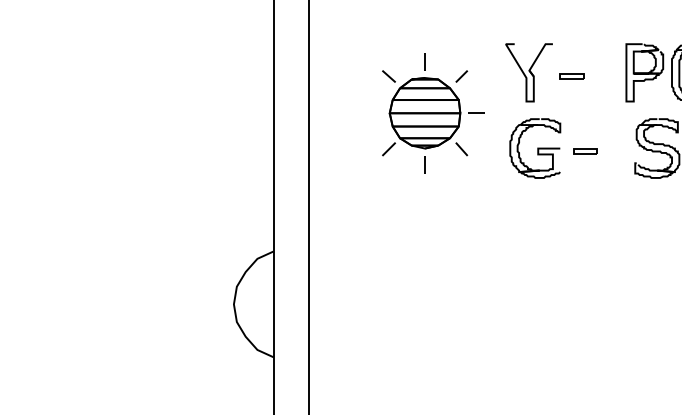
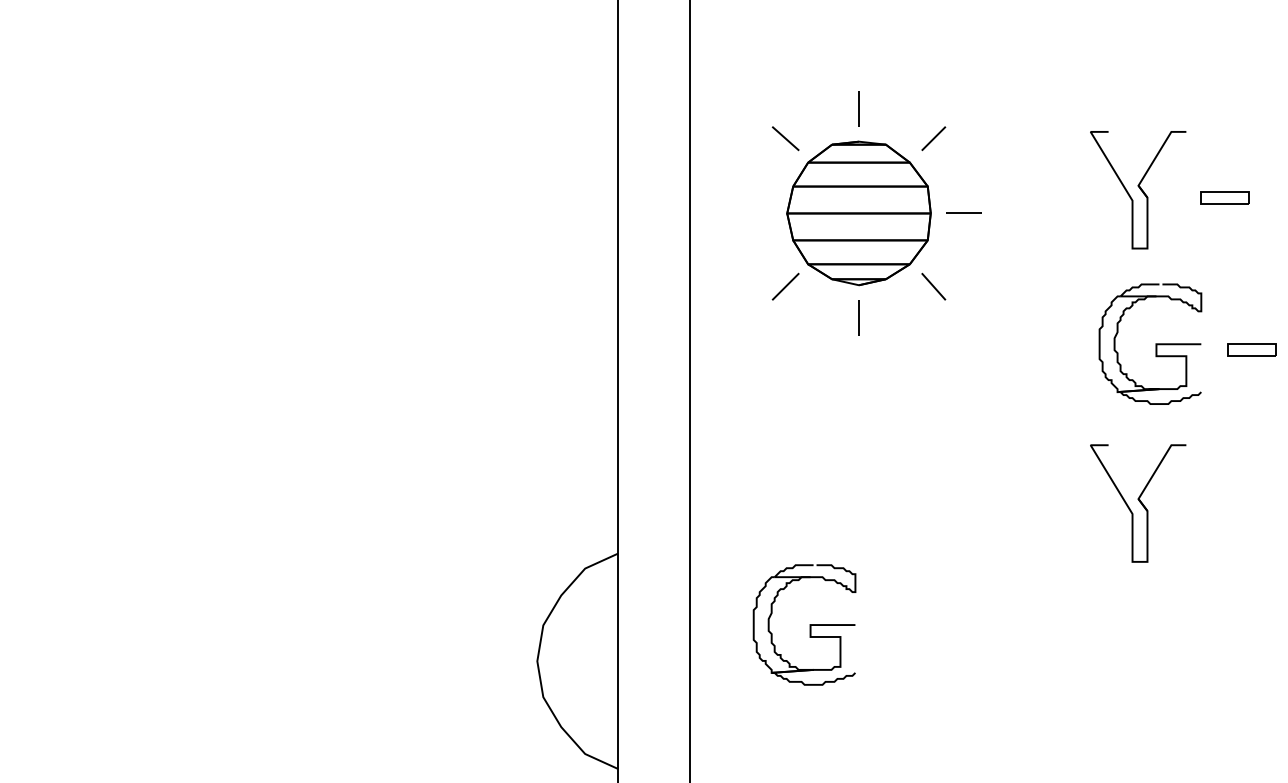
part: (433, 113) -> (876, 213), moved
part: (528, 226) -> (1136, 502), added
part: (365, 286) -> (805, 624), added

